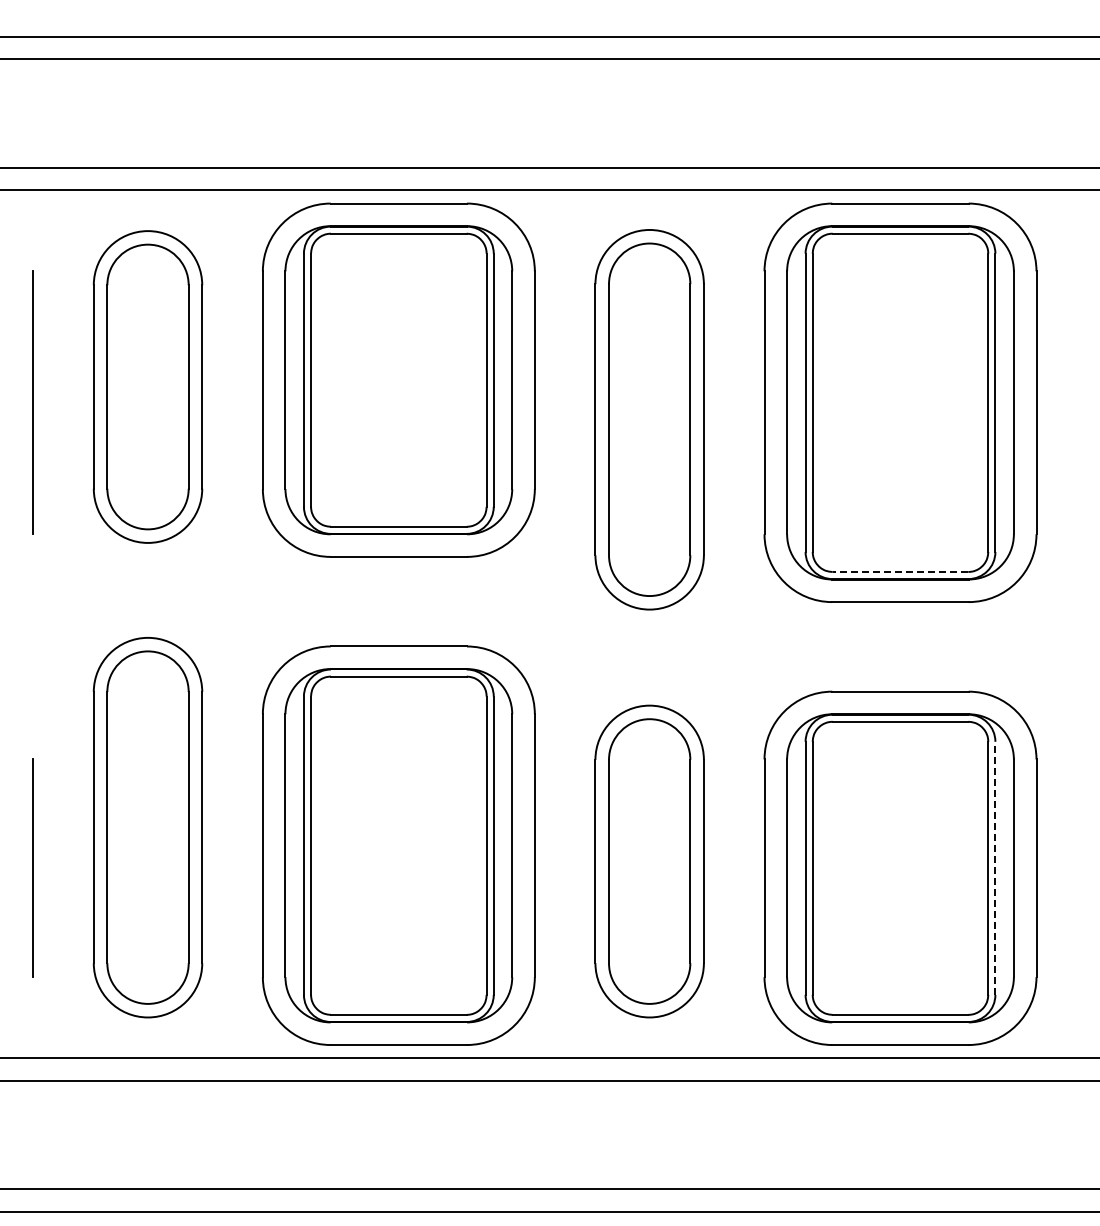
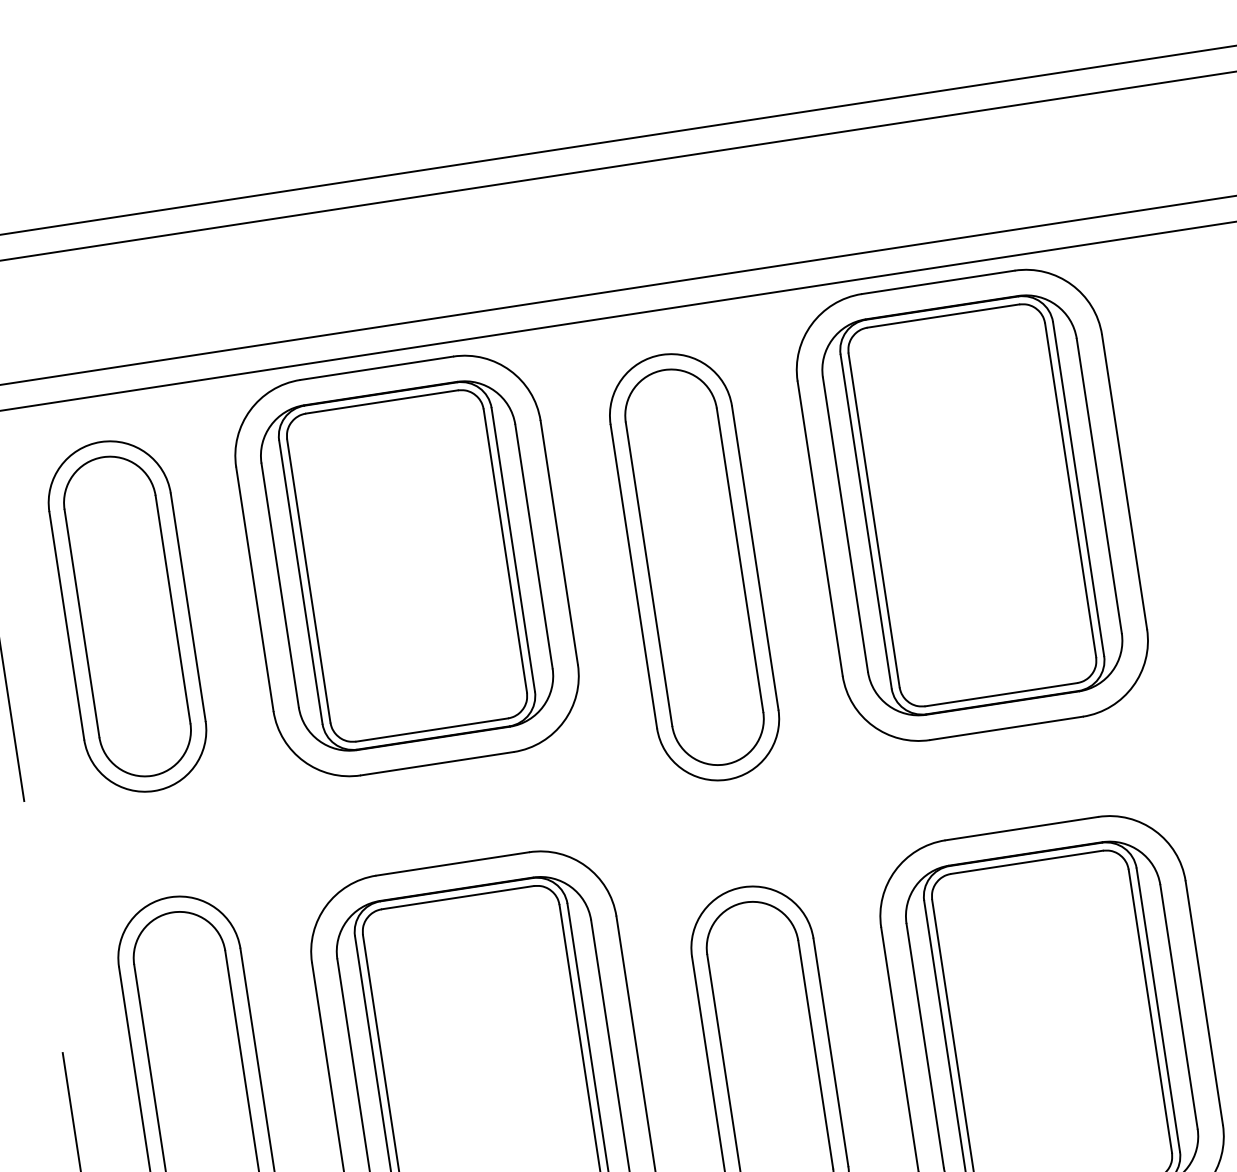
line: (900, 572) -> (1001, 695), dashed -> solid
line: (995, 868) -> (1158, 1010), dashed -> solid

